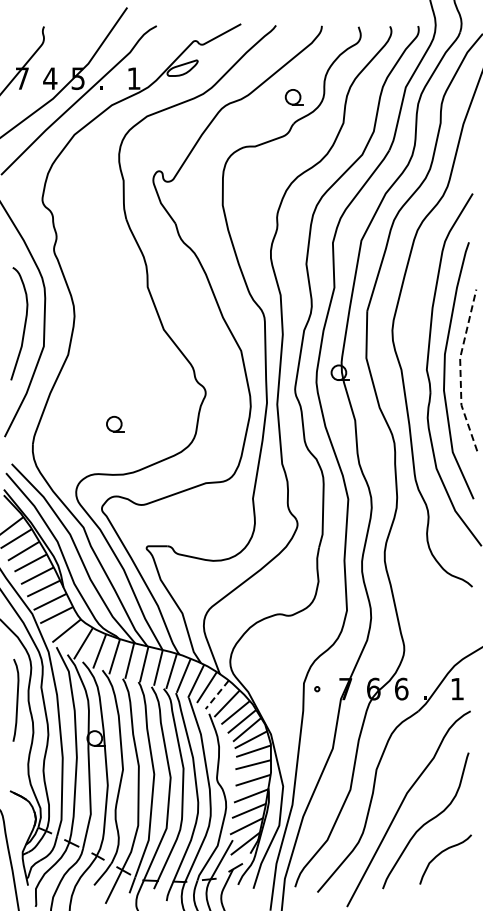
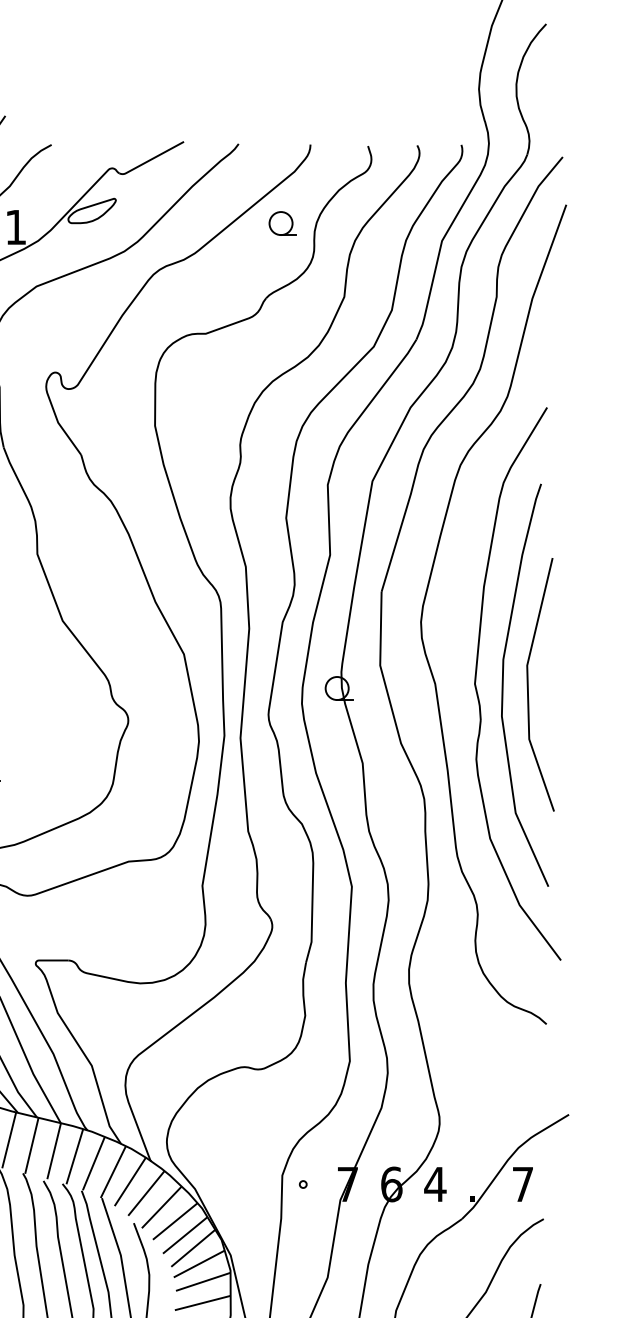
part: (293, 97) -> (281, 223), moved
line: (460, 370) -> (527, 684), dashed -> solid
text: (401, 688) -> (435, 1183), 6 -> 4
text: (457, 689) -> (523, 1185), 1 -> 7
line: (216, 695) -> (145, 1194), dashed -> solid

